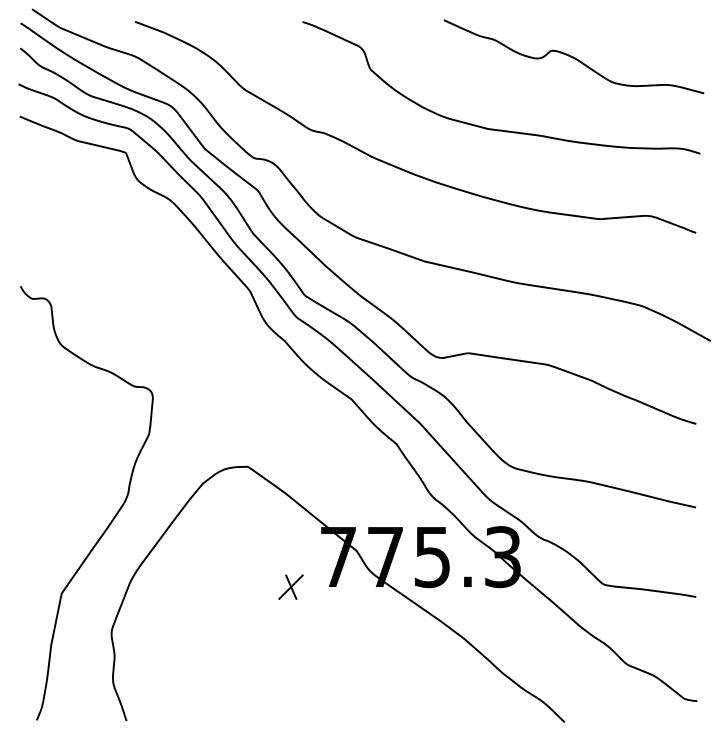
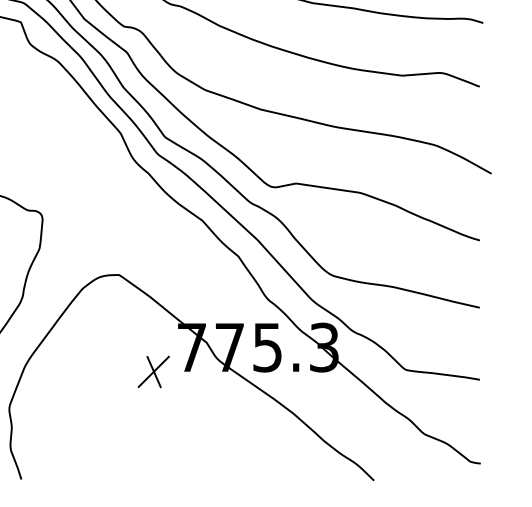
part: (290, 586) -> (153, 371), size x1.6

